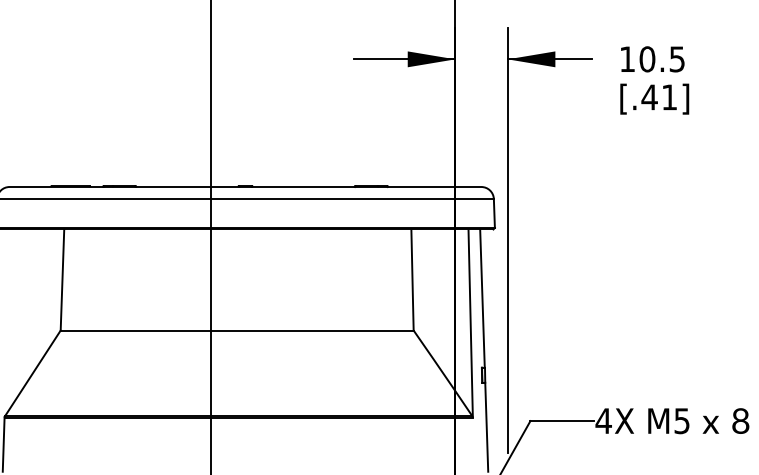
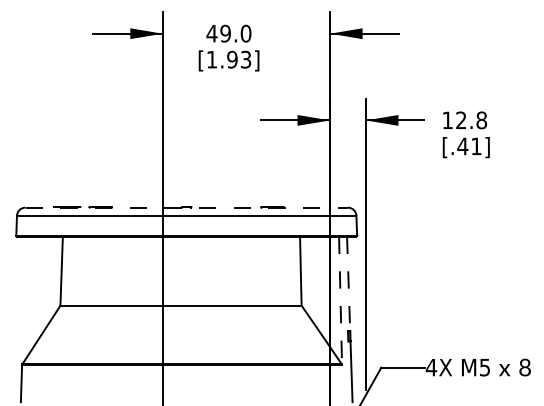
text: (662, 59) -> (471, 120), 10.5 -> 12.8
line: (246, 186) -> (187, 207), solid -> dashed
line: (482, 299) -> (348, 284), solid -> dashed
line: (470, 324) -> (340, 301), solid -> dashed

